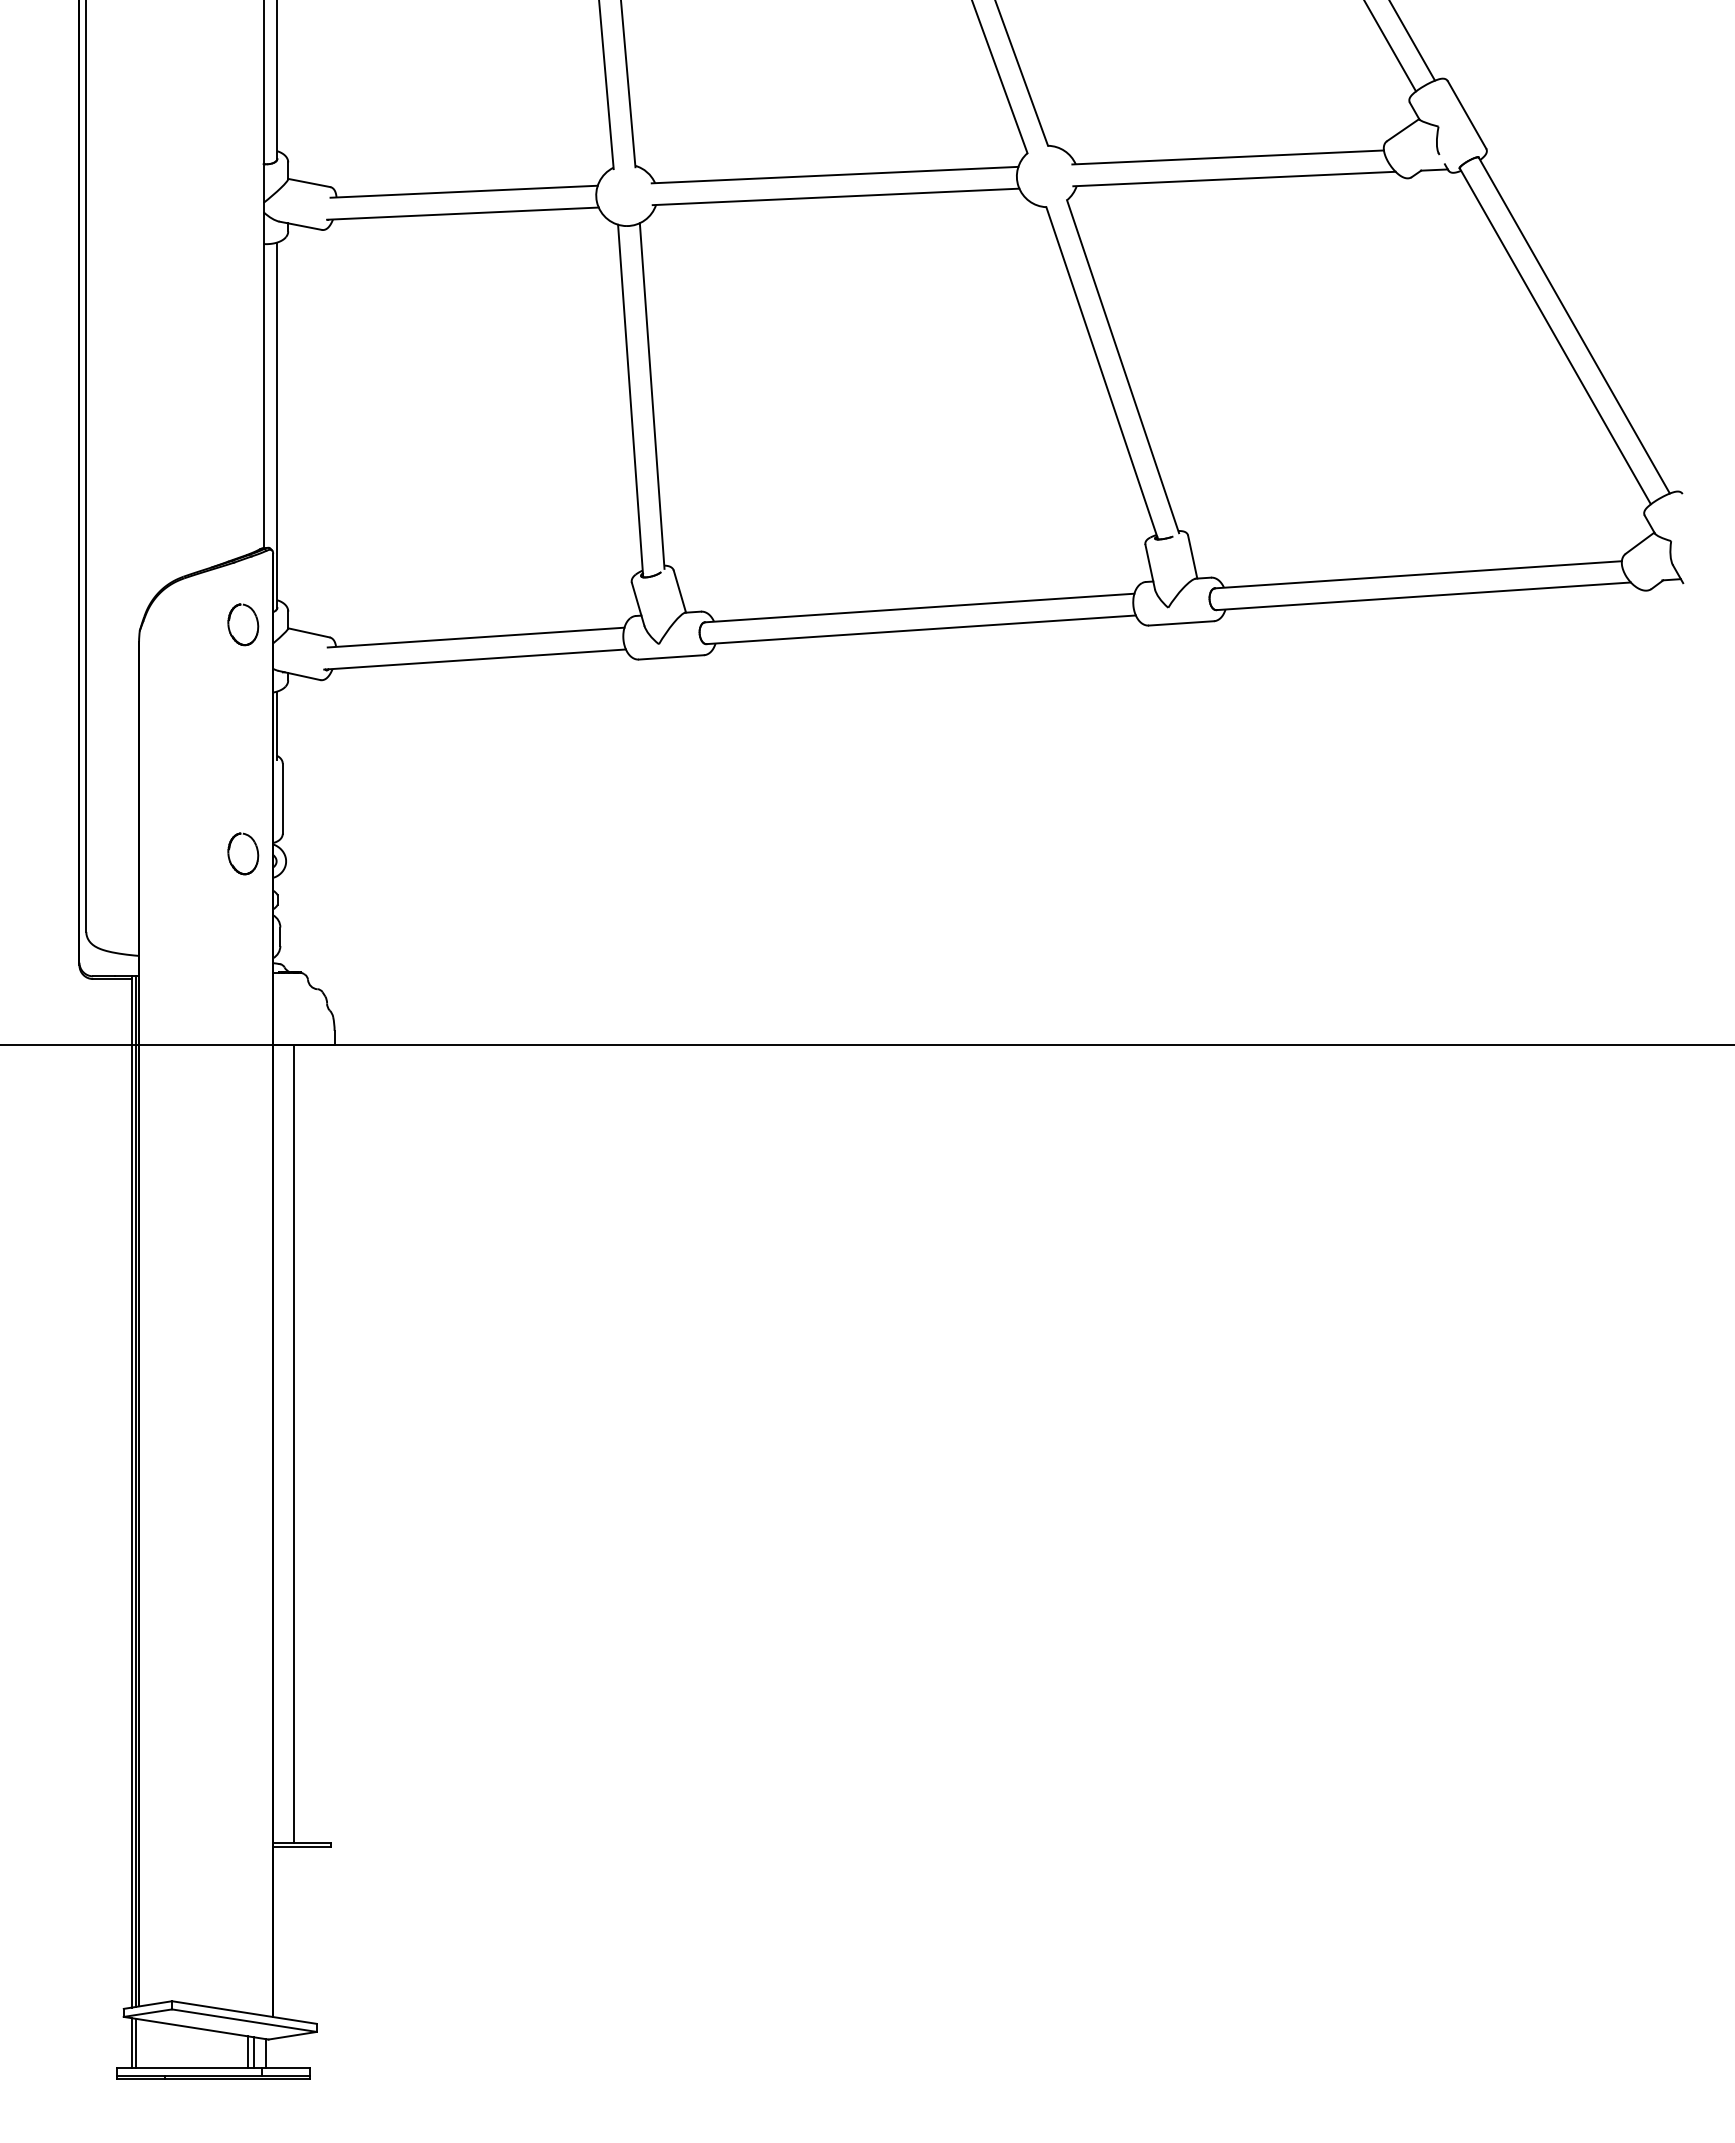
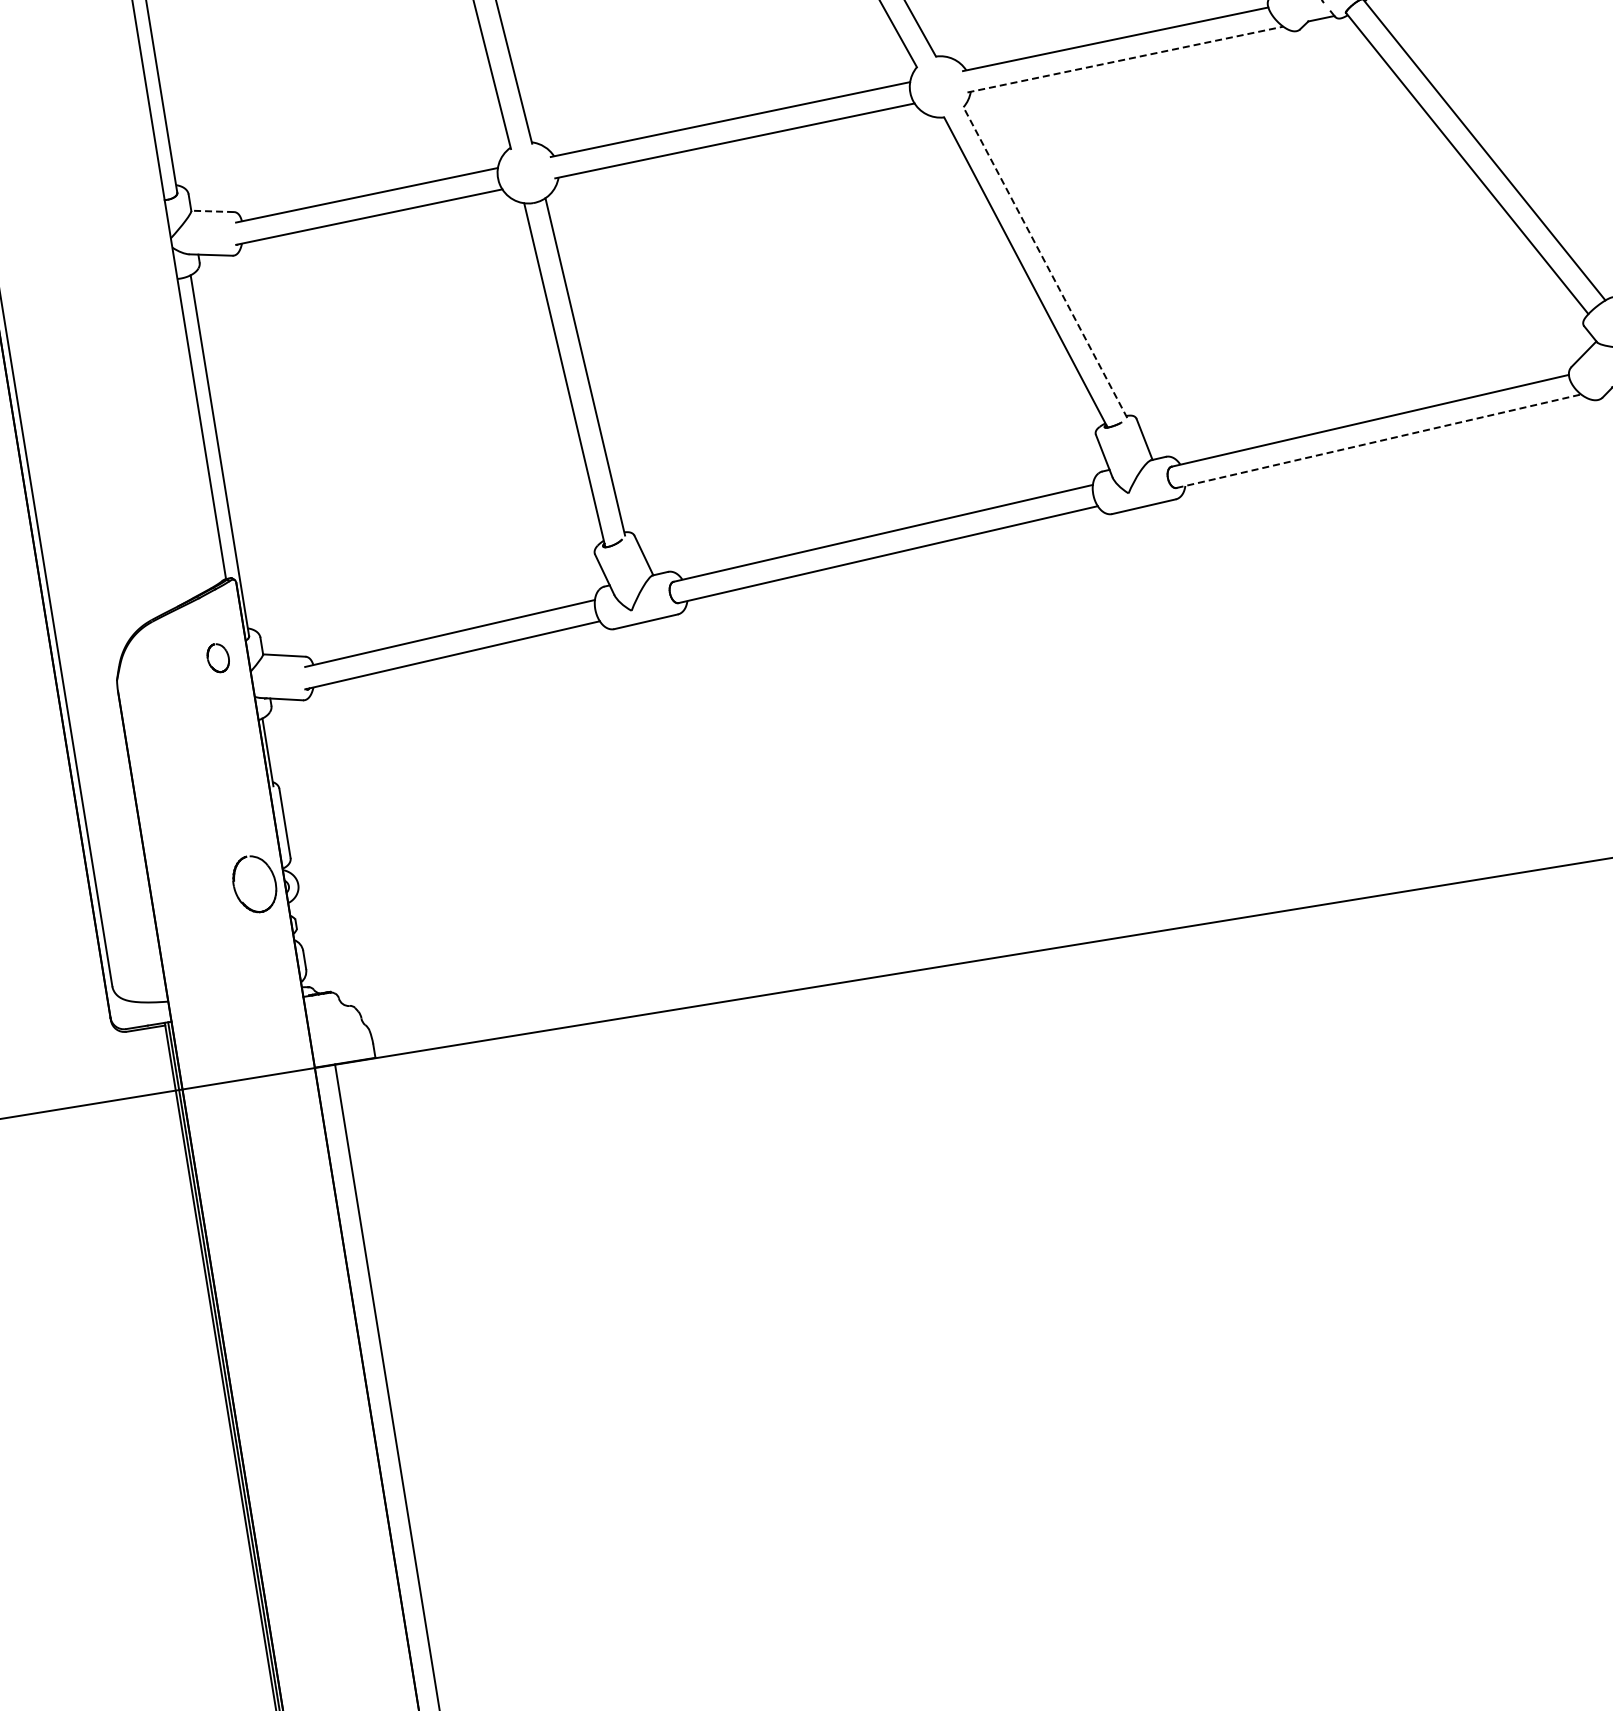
line: (1234, 179) -> (1125, 60), solid -> dashed
line: (308, 182) -> (211, 211), solid -> dashed
line: (1123, 366) -> (1045, 262), solid -> dashed
line: (1423, 596) -> (1378, 441), solid -> dashed
part: (243, 624) -> (218, 657), size x0.7
part: (243, 853) -> (254, 883), size x1.4

